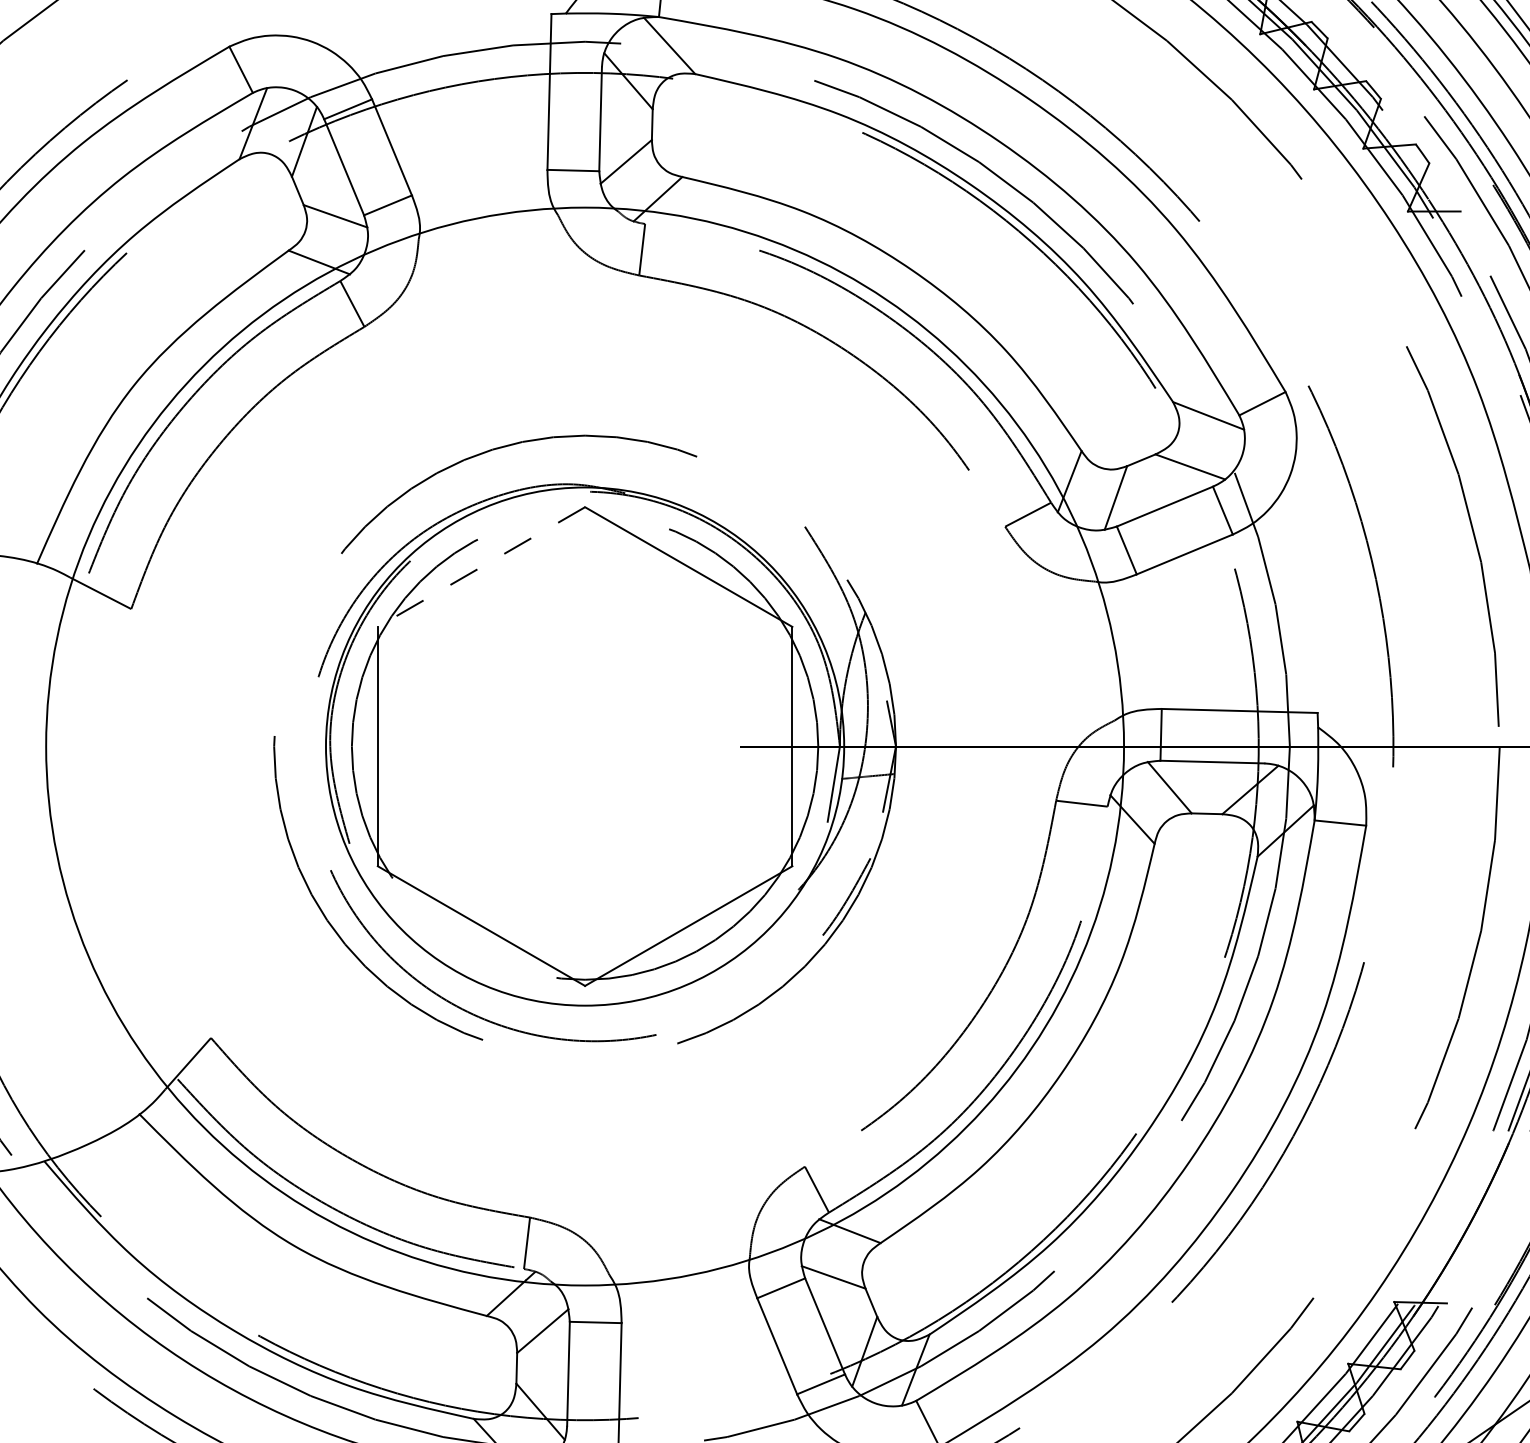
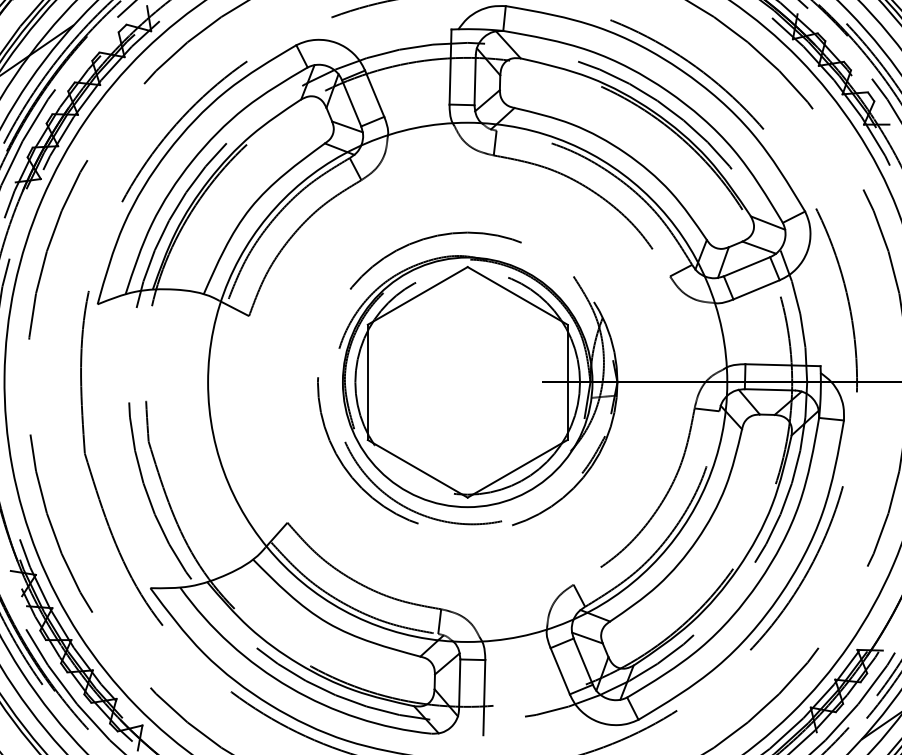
line: (480, 566) -> (417, 295), dashed -> solid

